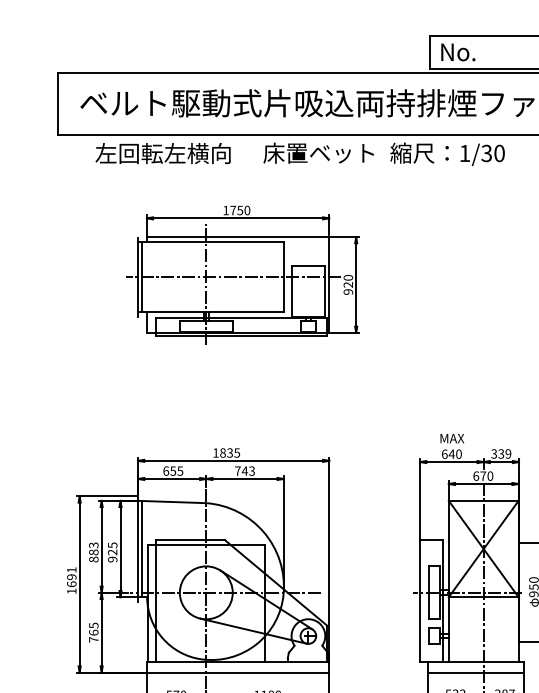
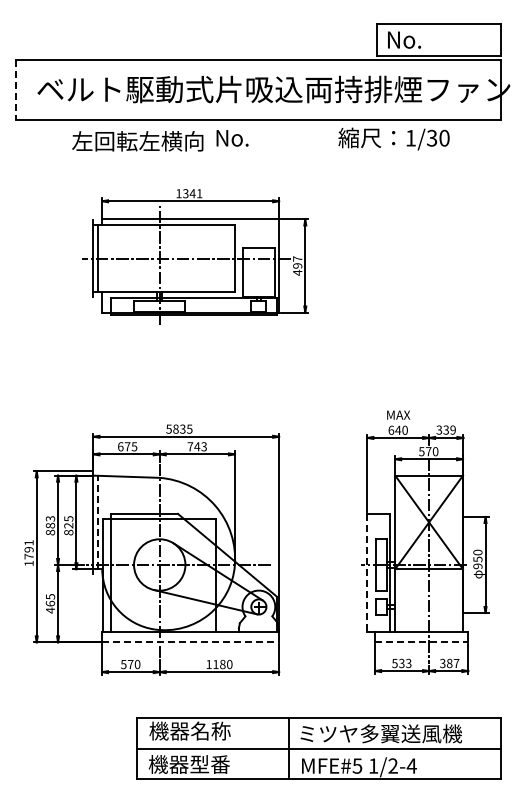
line: (57, 104) -> (15, 90), solid -> dashed
text: (318, 152) -> (268, 137), 床置ベット -> No.
text: (162, 153) -> (137, 141), moved
text: (240, 210) -> (192, 193), 1750 -> 1341
text: (348, 284) -> (297, 265), 920 -> 497
text: (215, 452) -> (168, 428), 1835 -> 5835
text: (173, 470) -> (127, 446), 655 -> 675
text: (475, 476) -> (421, 451), 670 -> 570
line: (142, 549) -> (97, 522), solid -> dashed
text: (112, 559) -> (68, 532), 925 -> 825
text: (71, 584) -> (28, 556), 1691 -> 1791
line: (420, 601) -> (367, 573), solid -> dashed
text: (93, 639) -> (50, 610), 765 -> 465
line: (237, 672) -> (190, 642), solid -> dashed
line: (475, 672) -> (421, 642), solid -> dashed

